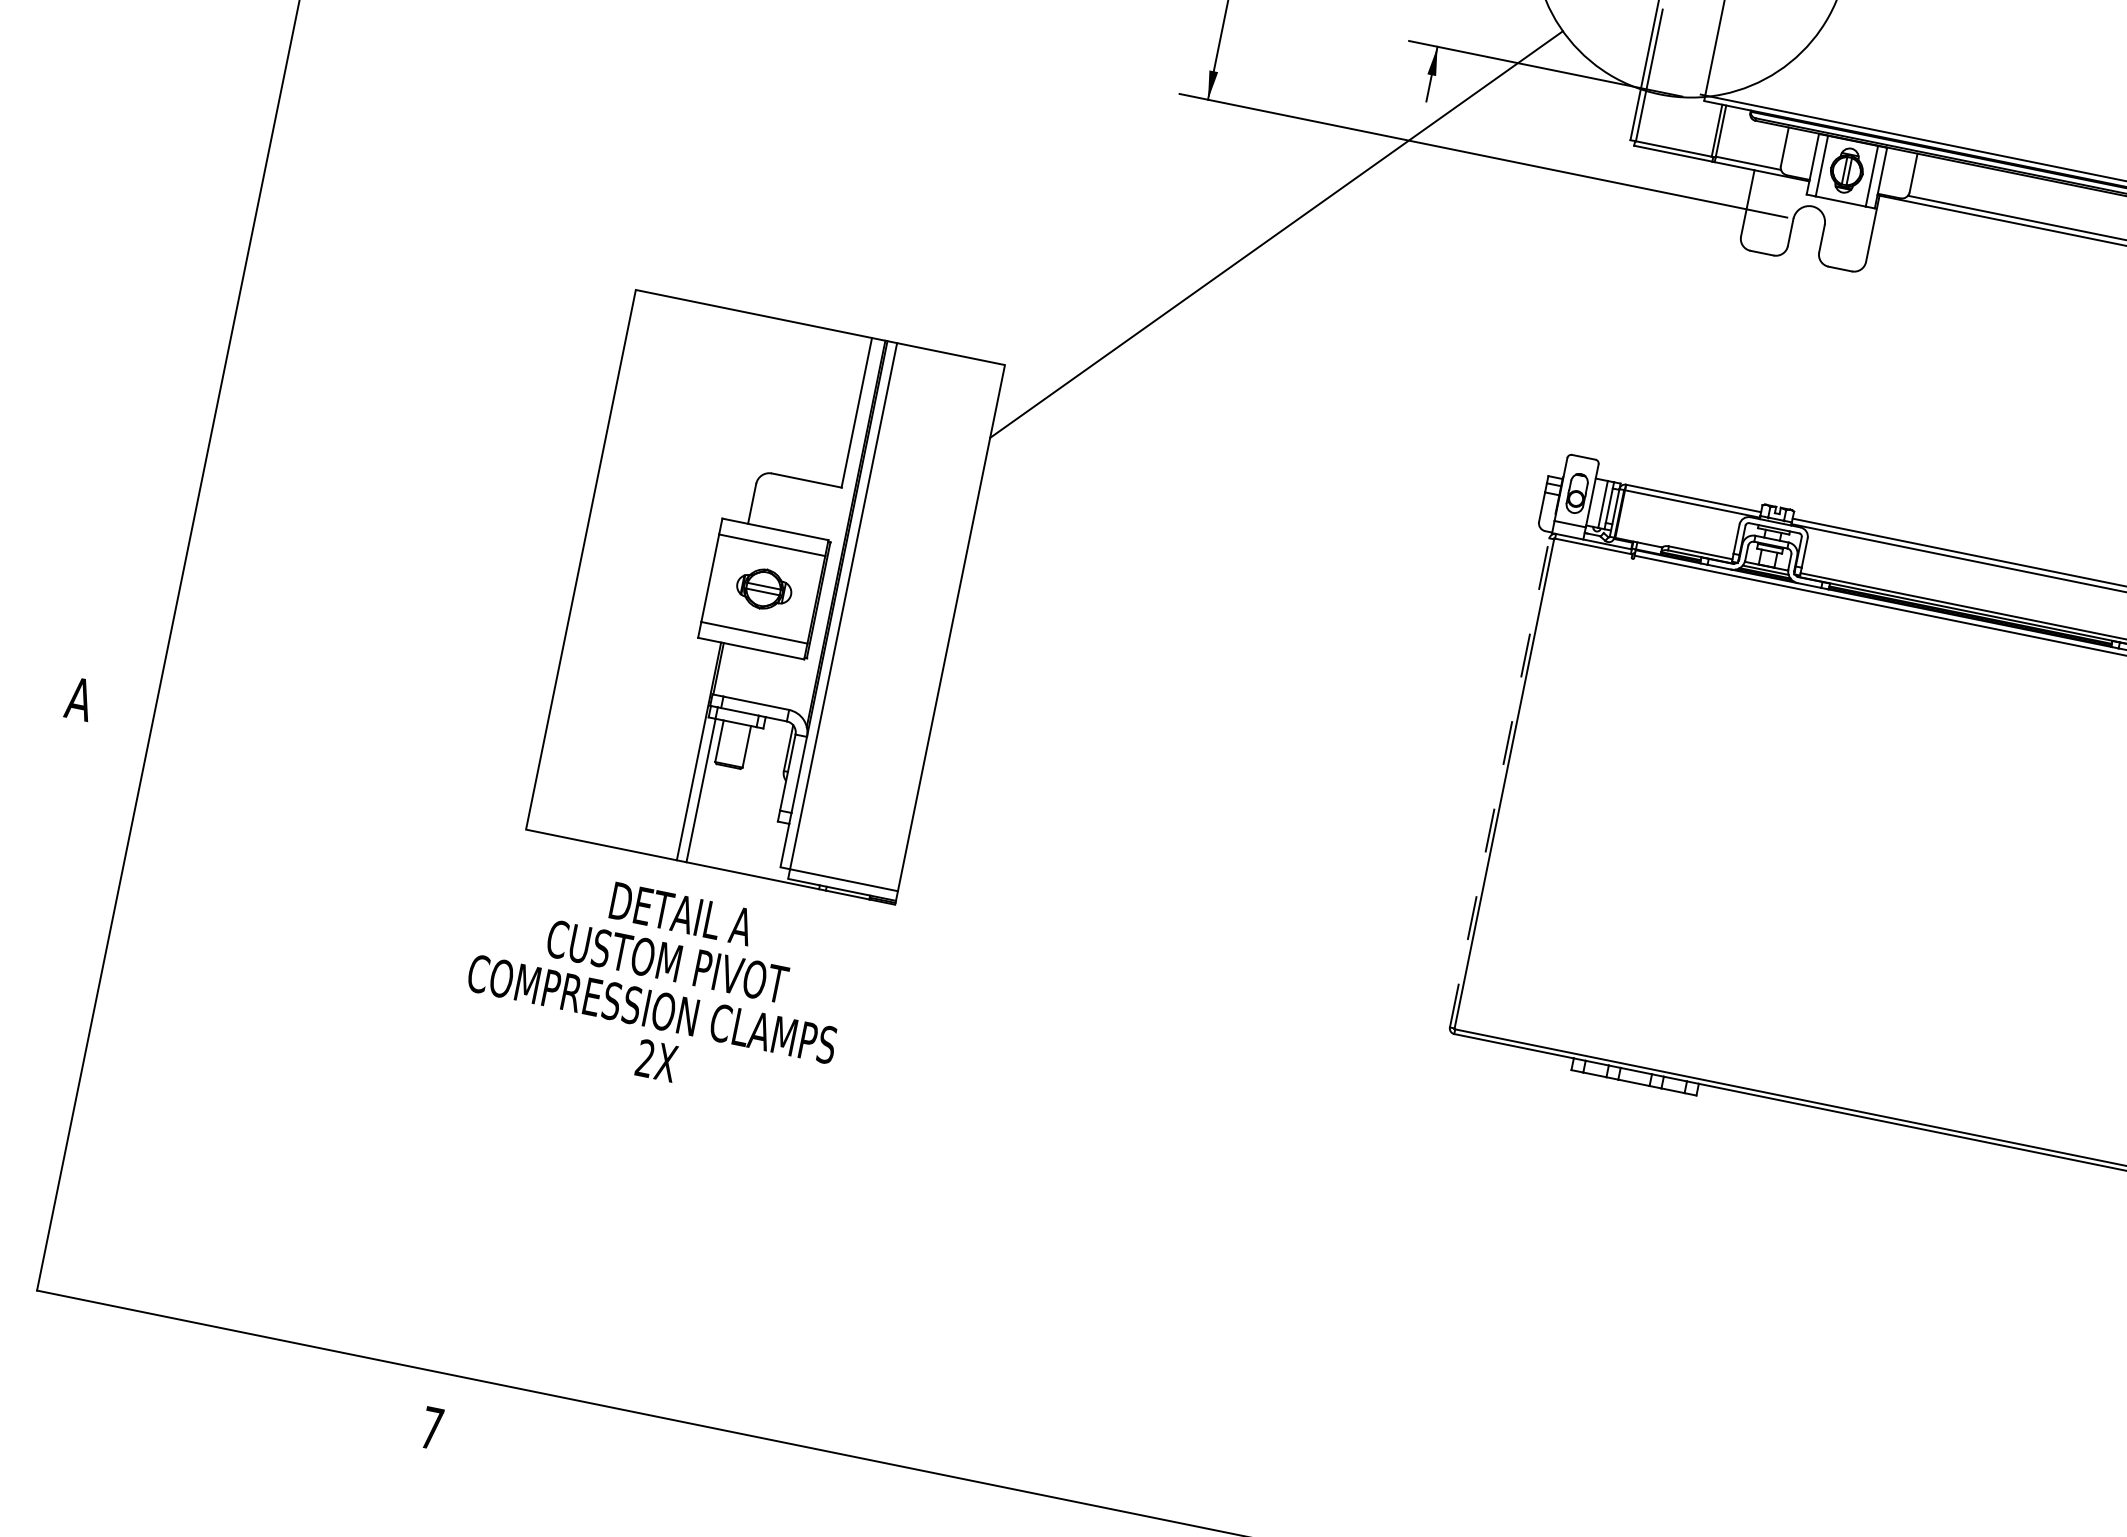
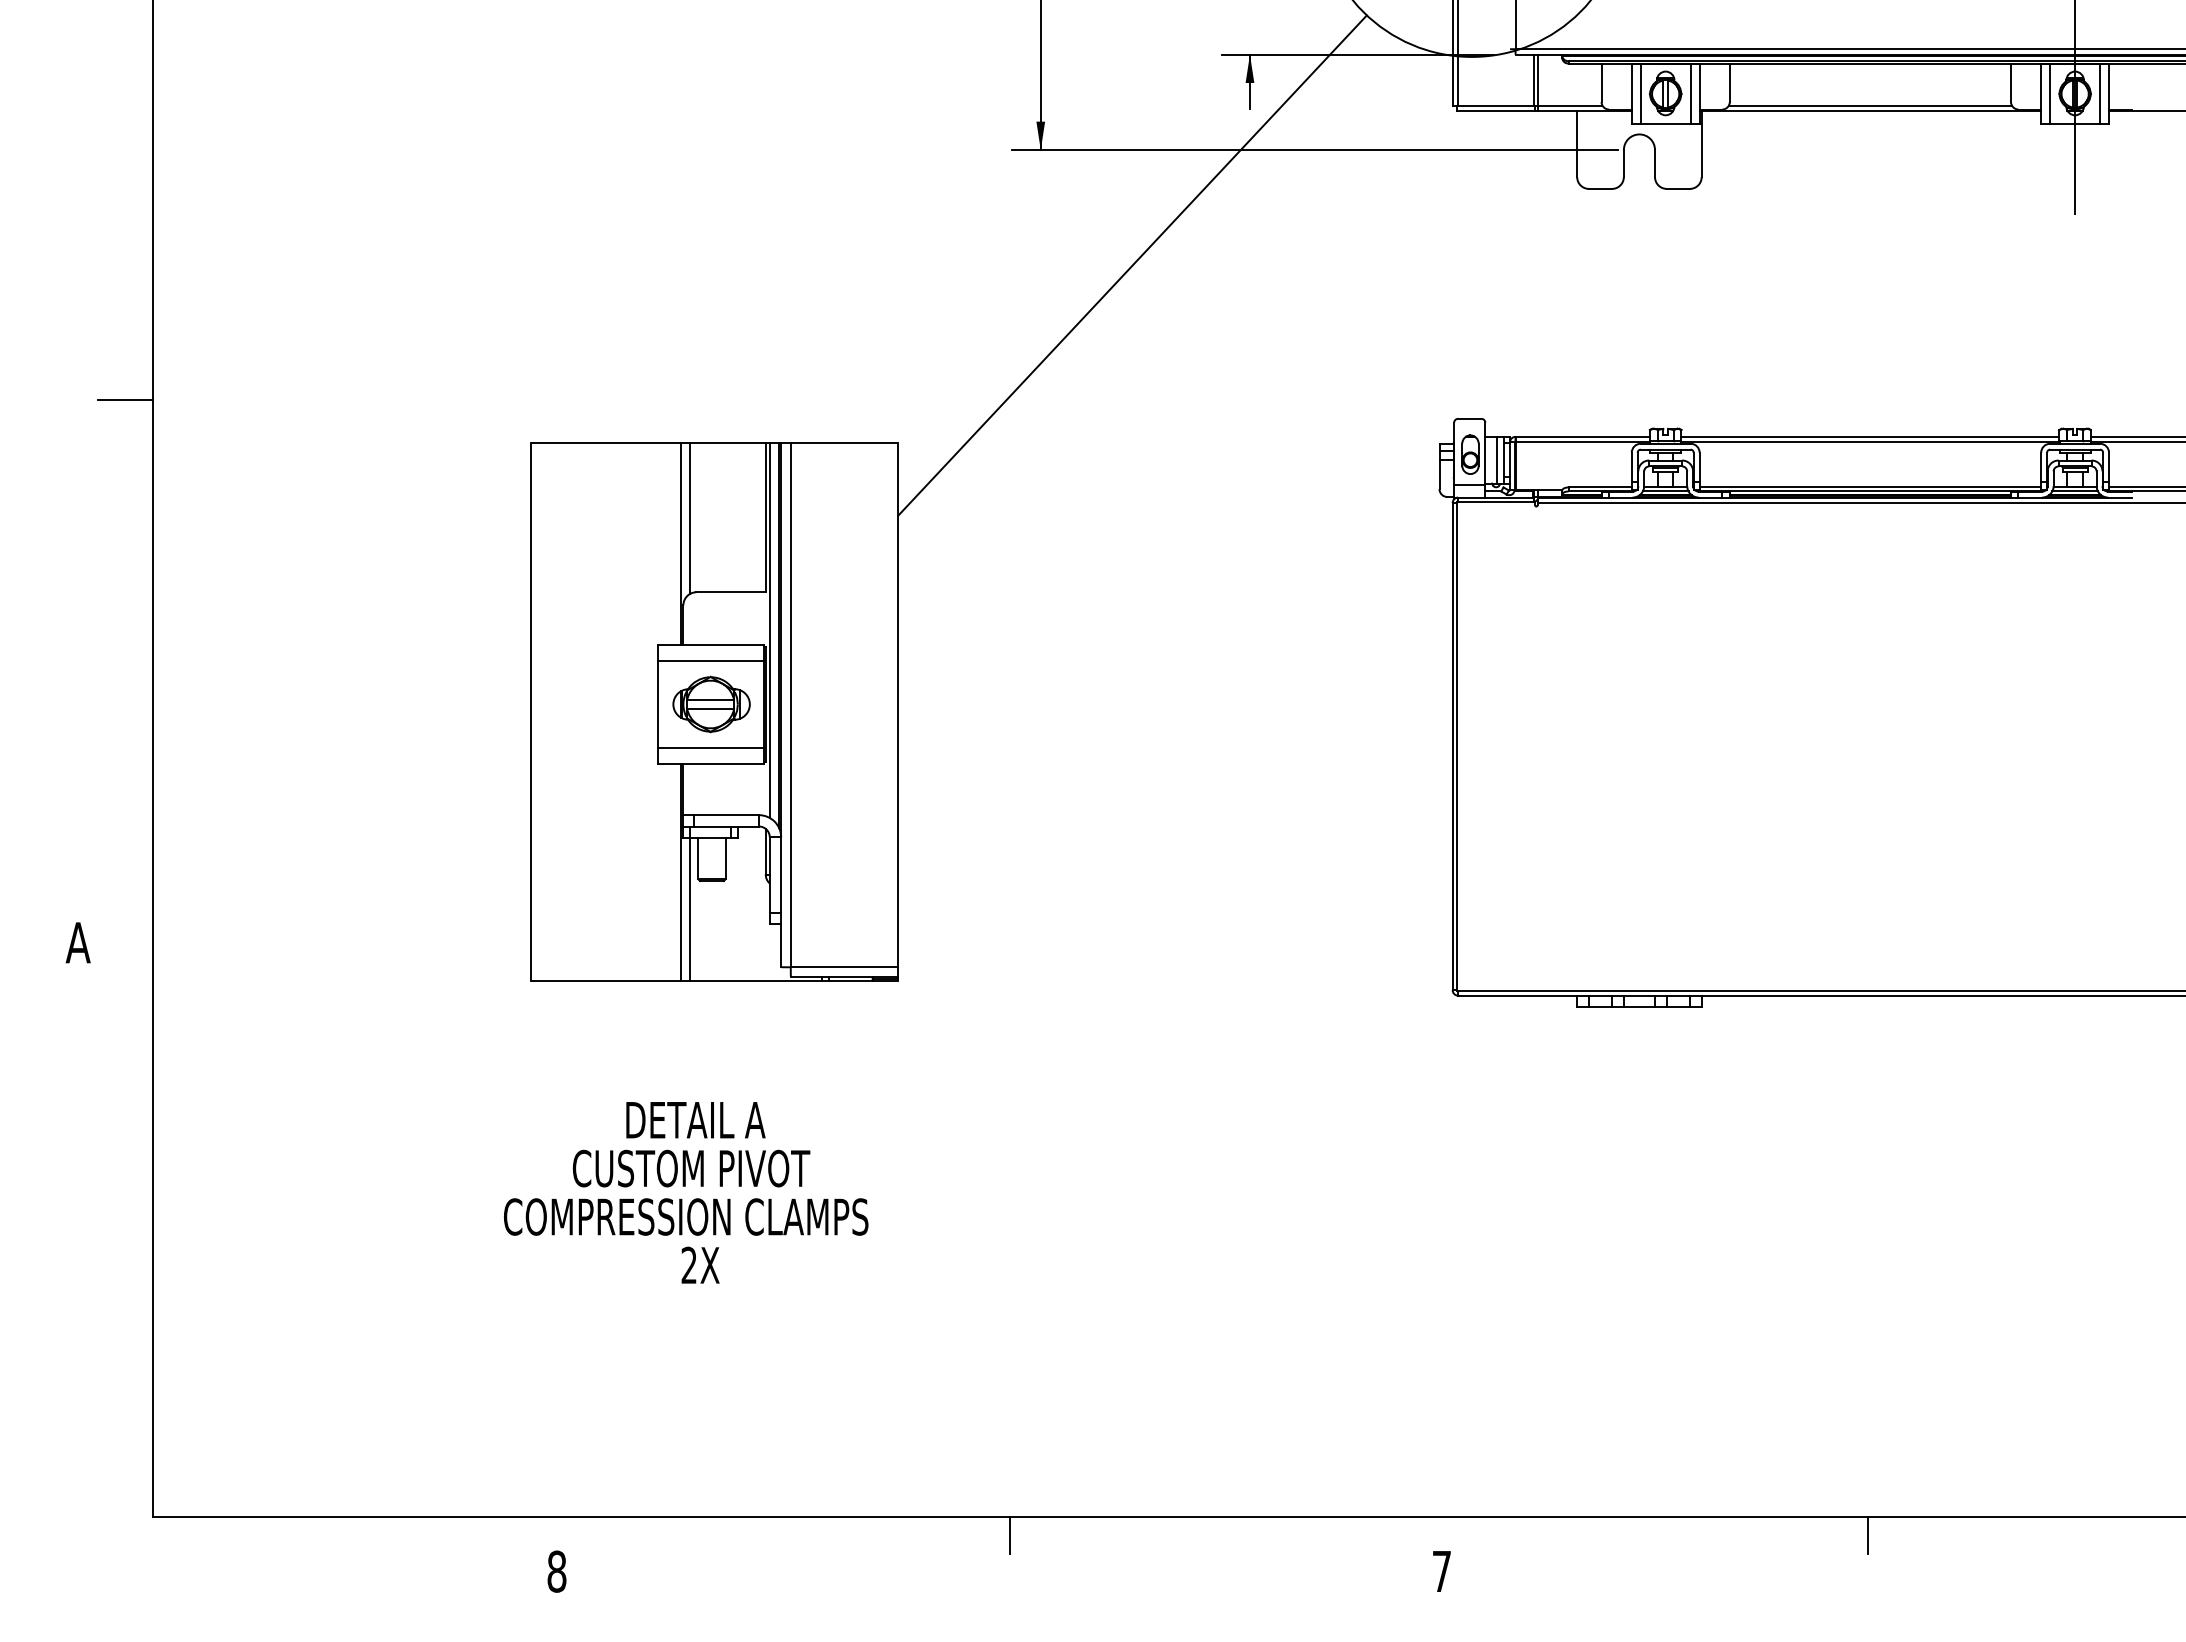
line: (238, 163) -> (125, 399), added
line: (781, 398) -> (690, 518), added
line: (765, 422) -> (680, 544), added
line: (837, 526) -> (769, 630), added
part: (764, 589) -> (711, 704), size x1.43
line: (1499, 782) -> (1452, 746), dashed -> solid
text: (657, 984) -> (686, 1192), moved
text: (431, 1428) -> (556, 1571), 7 -> 8
line: (894, 1483) -> (1010, 1534), added

